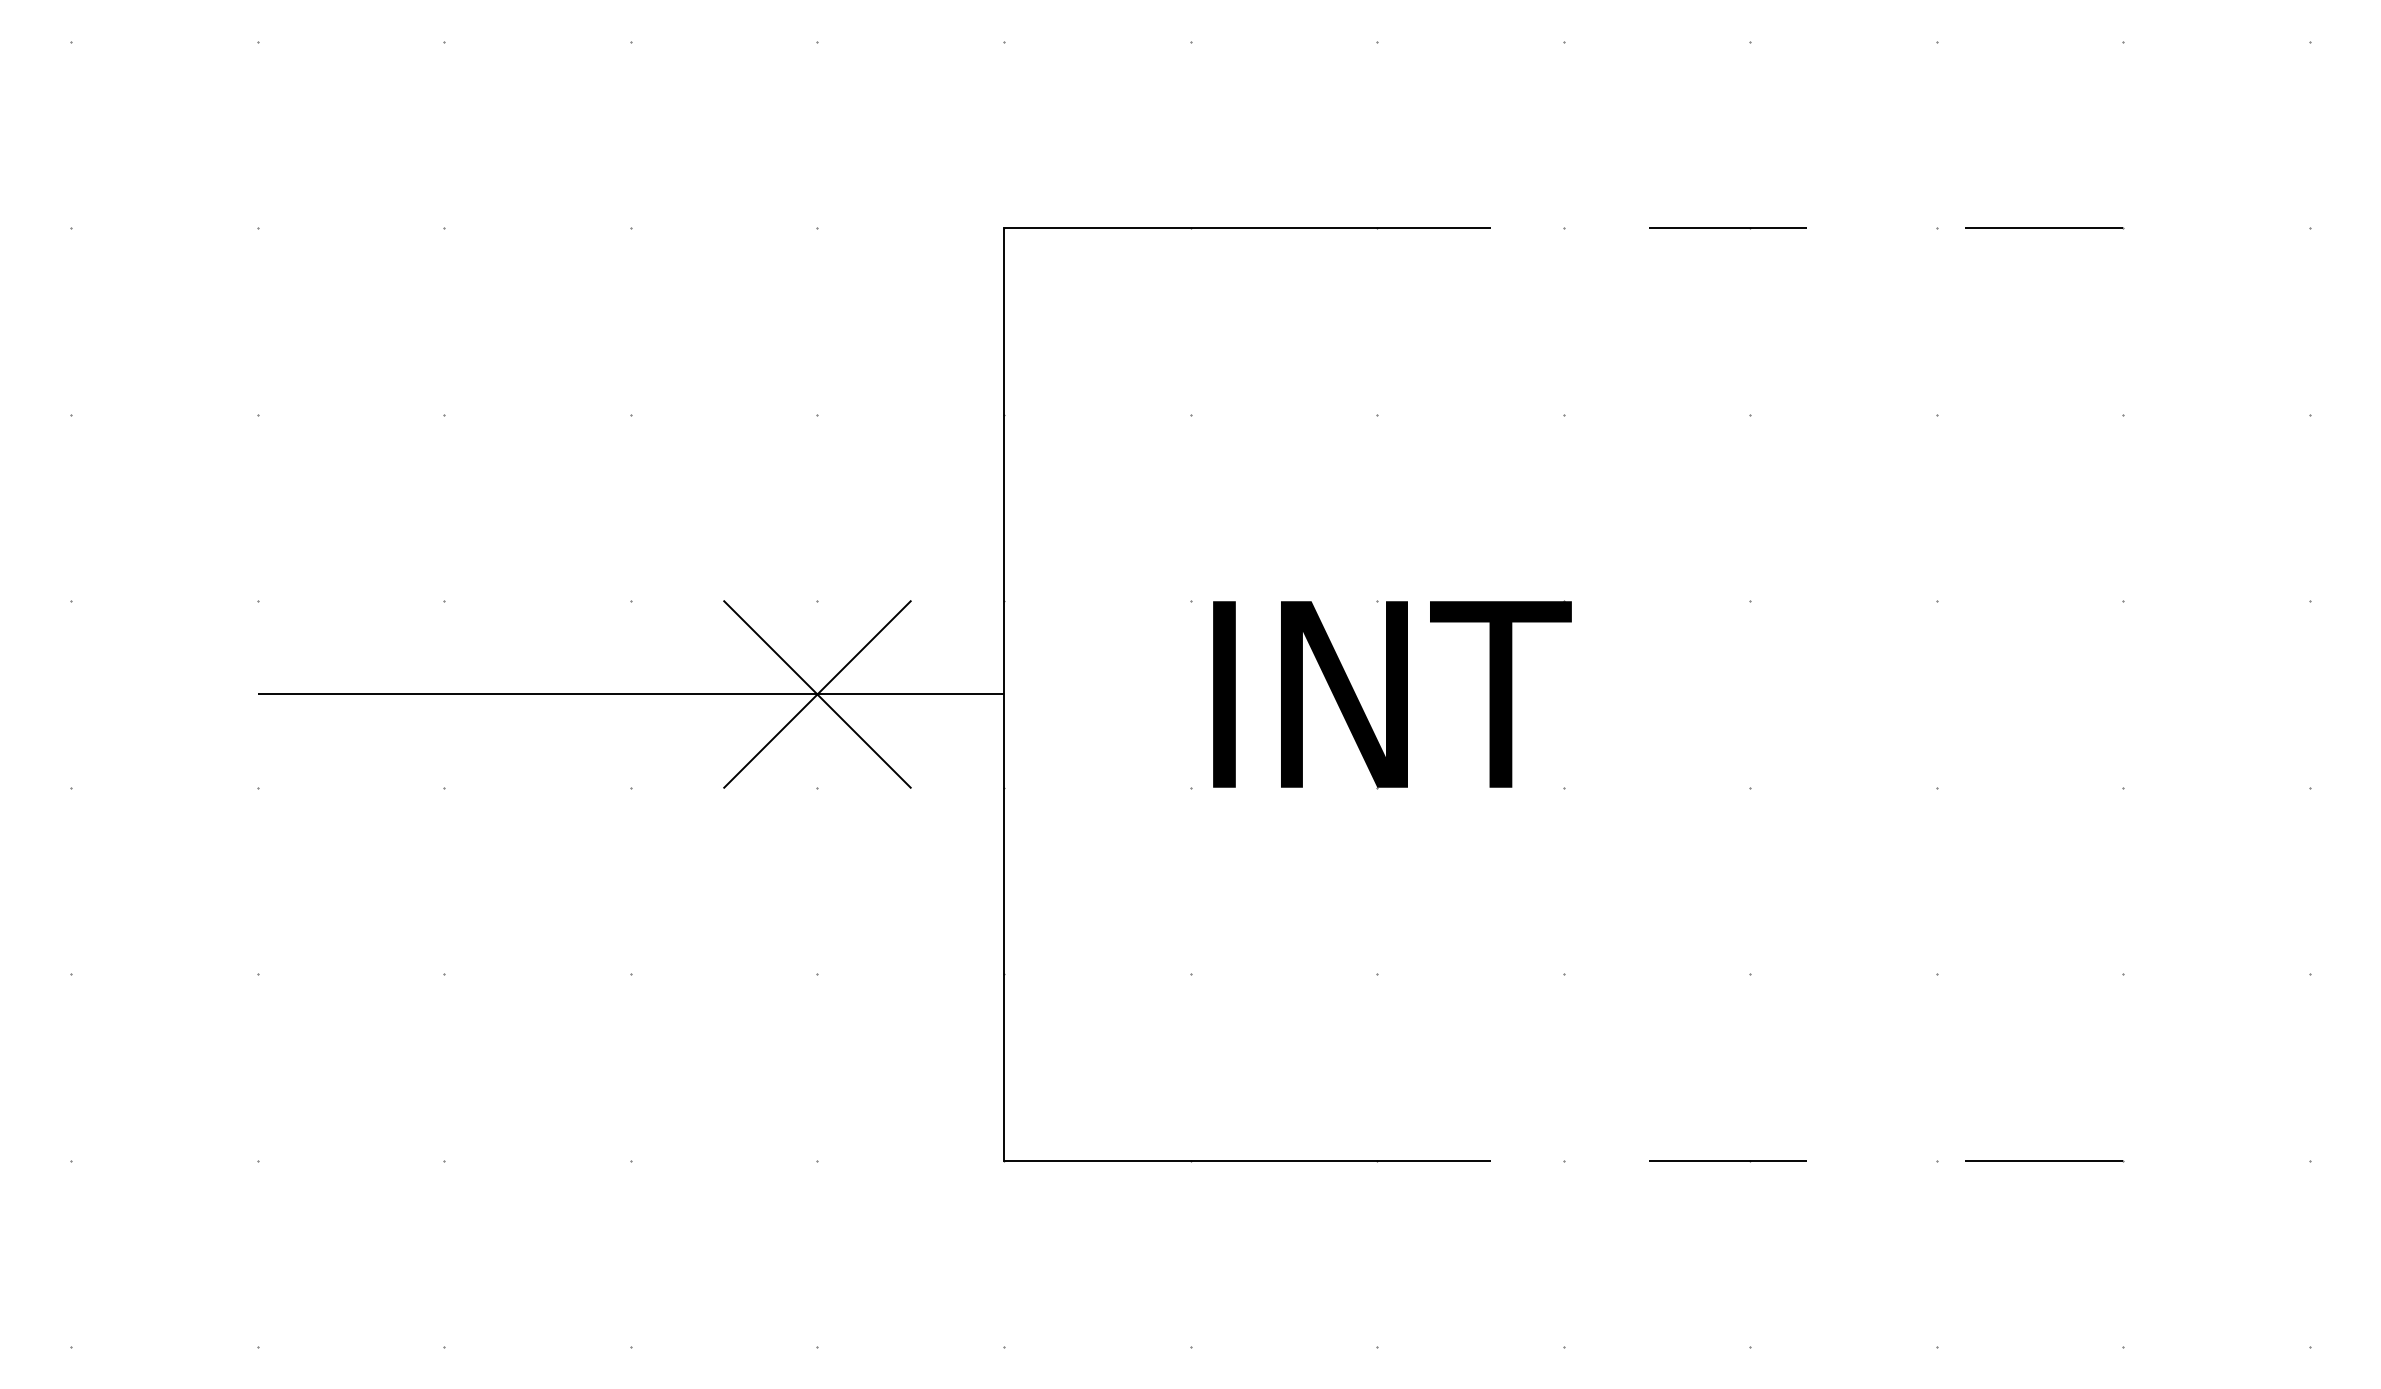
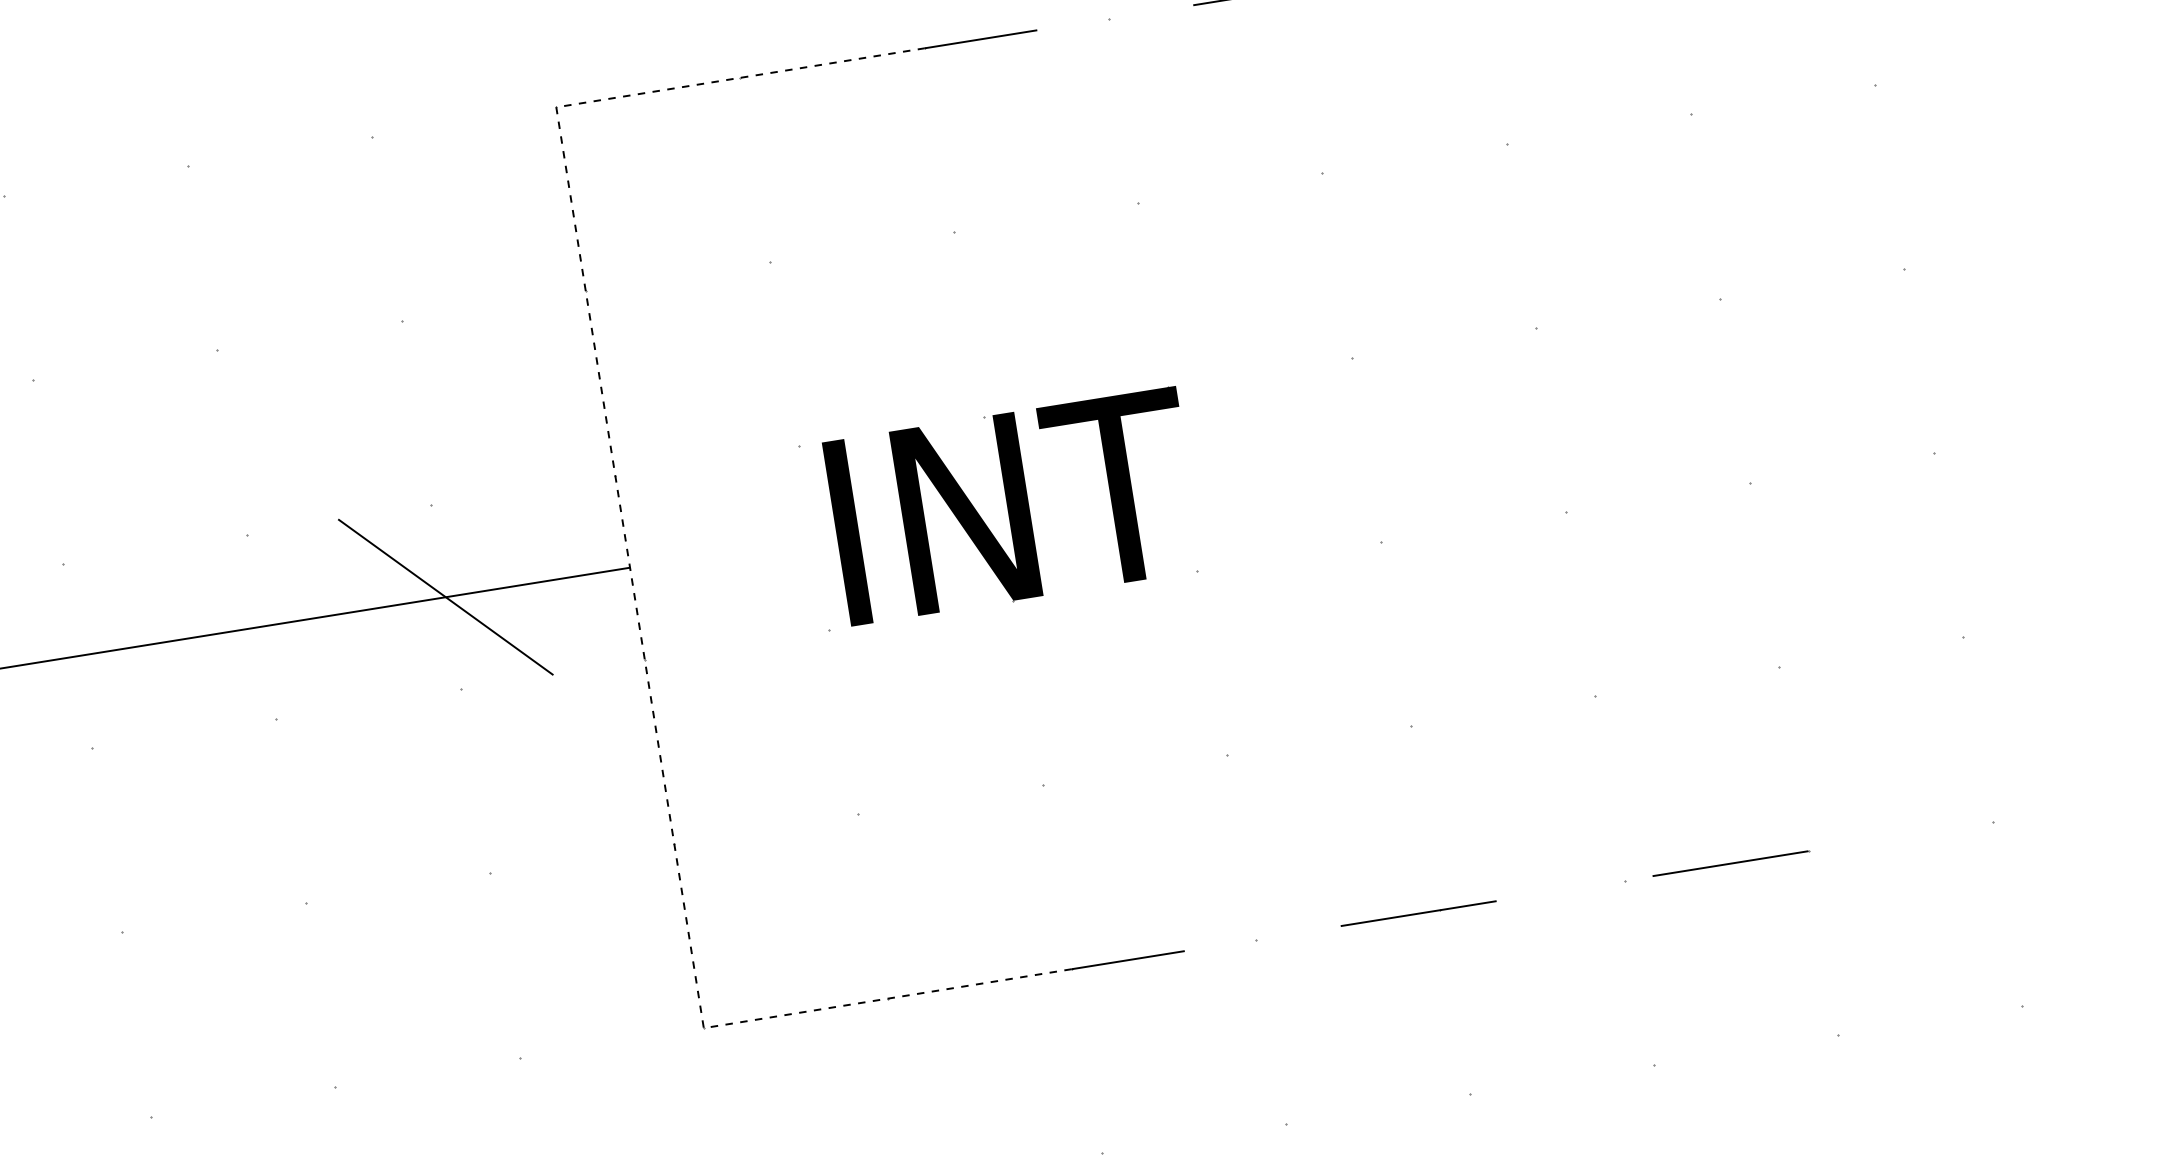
line: (817, 694) -> (445, 597), removed
line: (1004, 694) -> (630, 567), solid -> dashed

